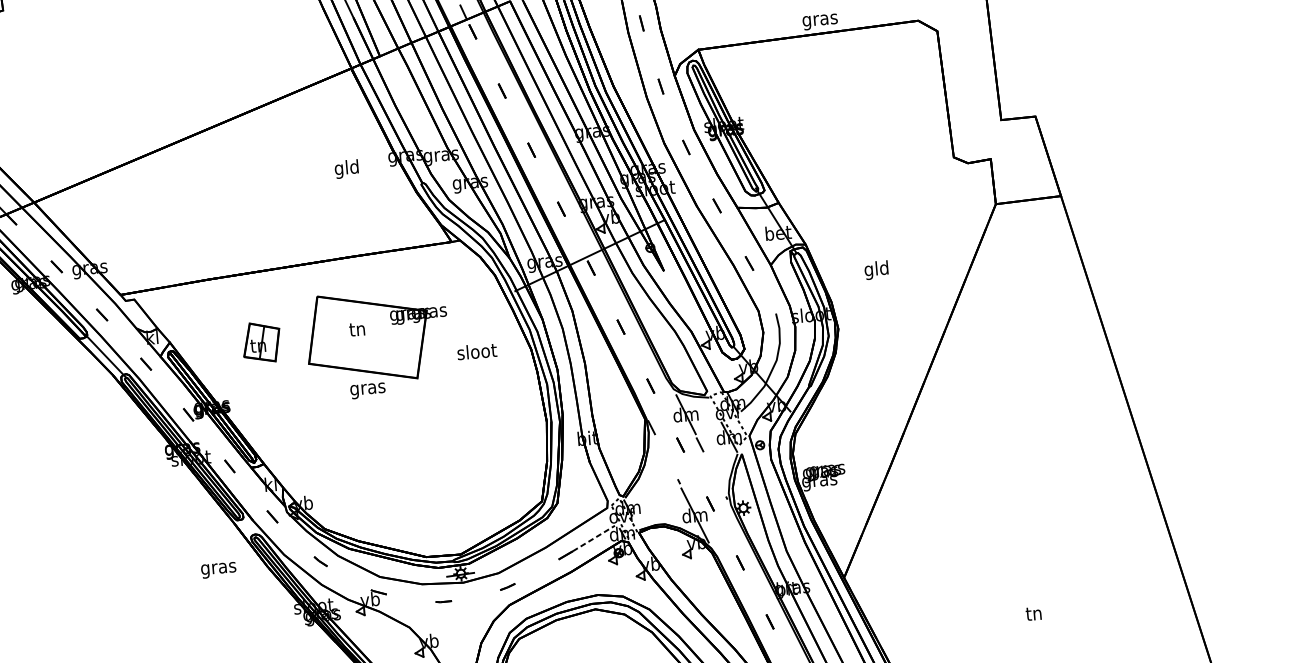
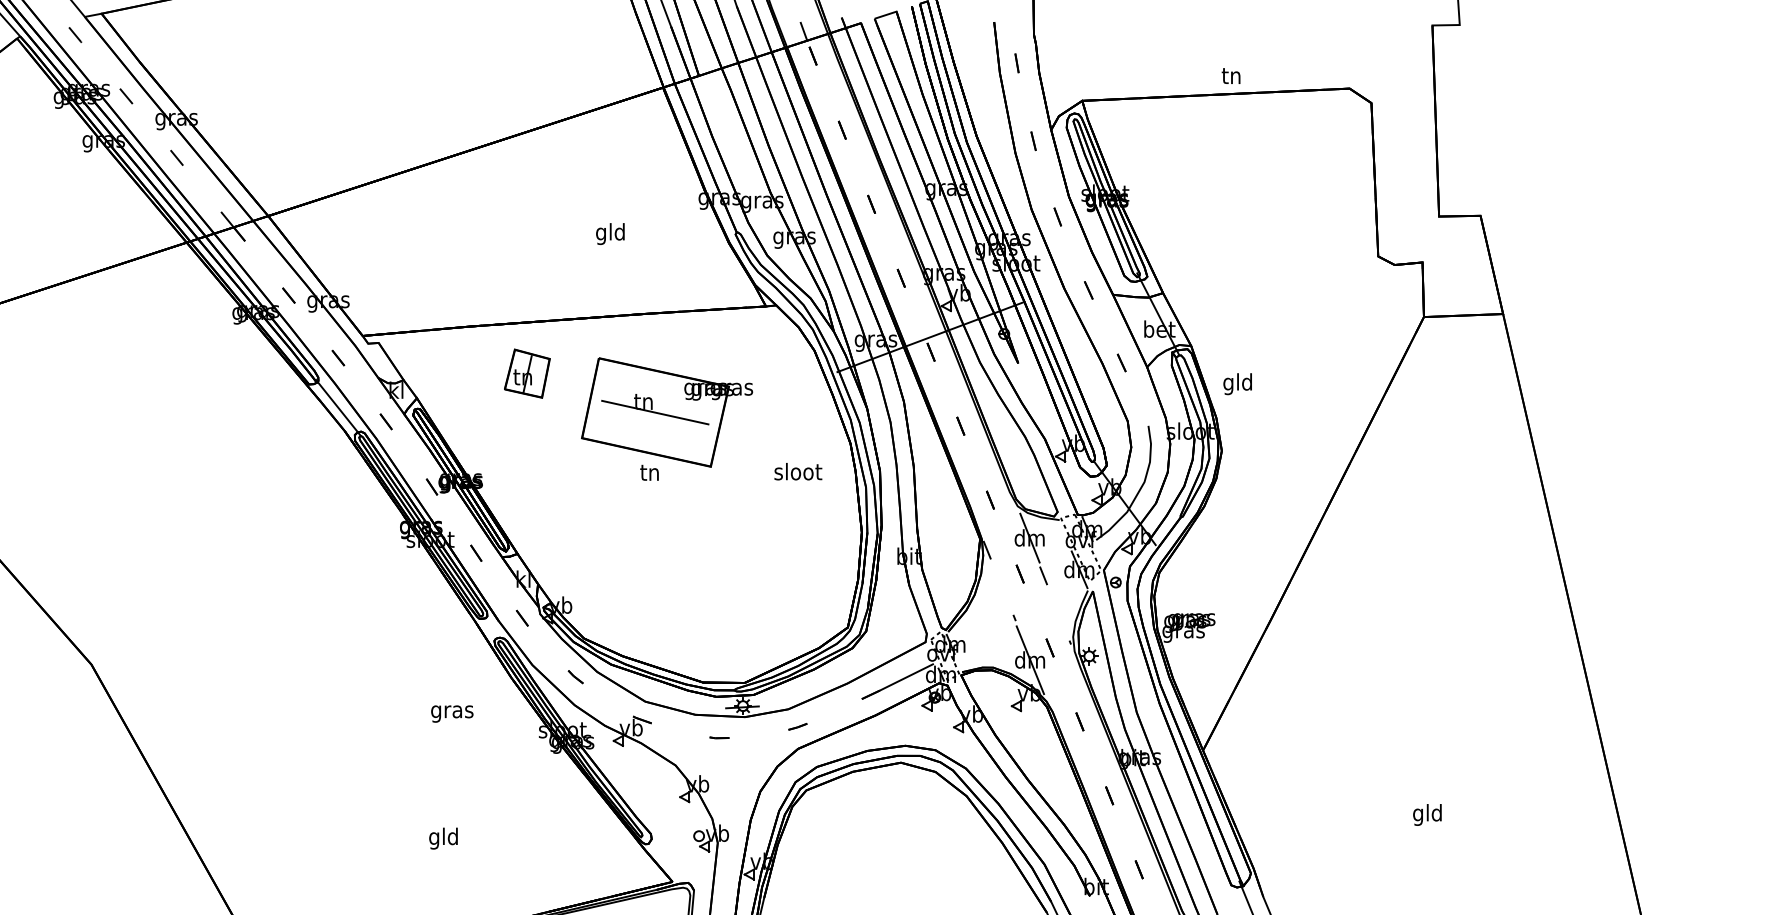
text: (820, 20) -> (1231, 78), gras -> tn
text: (346, 168) -> (610, 233), moved
text: (876, 270) -> (1237, 384), moved
line: (367, 337) -> (655, 412), added
part: (261, 342) -> (527, 373), moved
text: (477, 351) -> (798, 471), moved
text: (368, 388) -> (650, 474), gras -> tn
line: (593, 538) -> (906, 677), dashed -> solid
text: (218, 569) -> (452, 713), moved
text: (1034, 614) -> (1427, 814), tn -> gld

